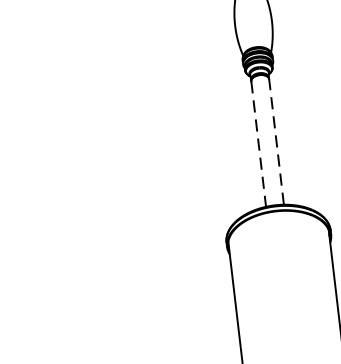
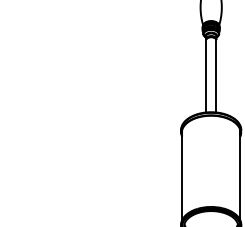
line: (276, 140) -> (216, 75), dashed -> solid
line: (259, 144) -> (206, 76), dashed -> solid

